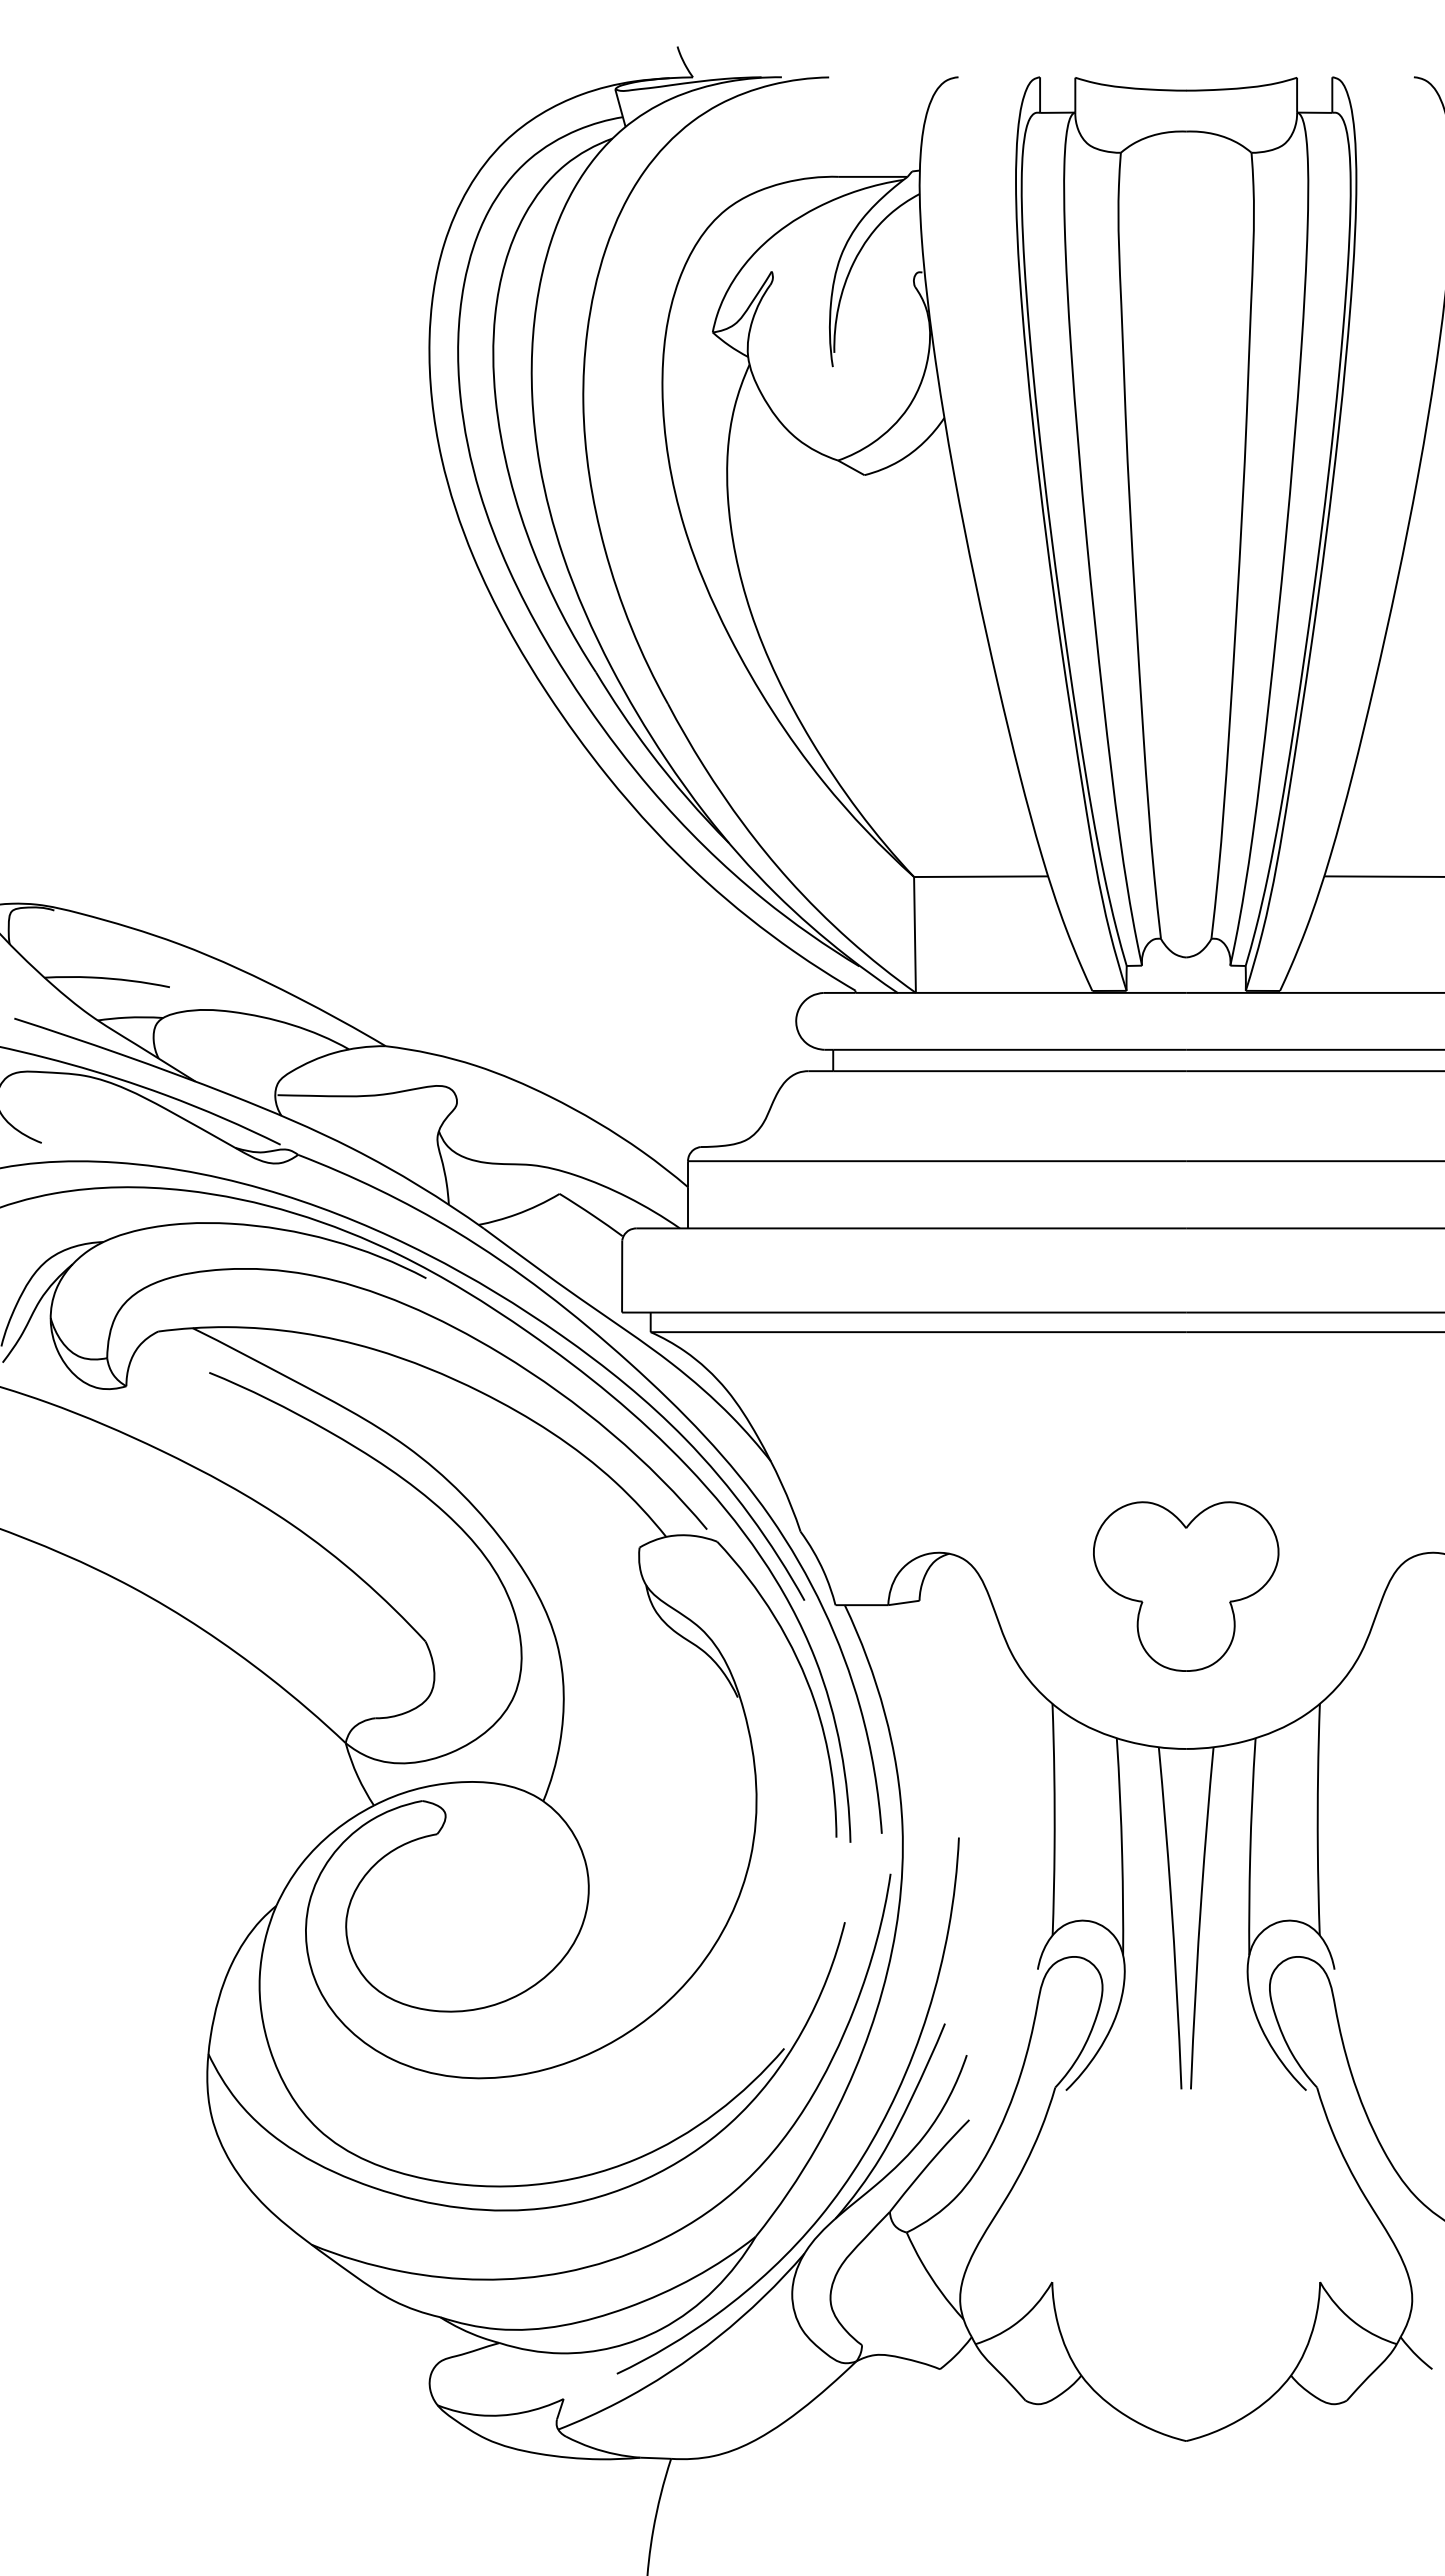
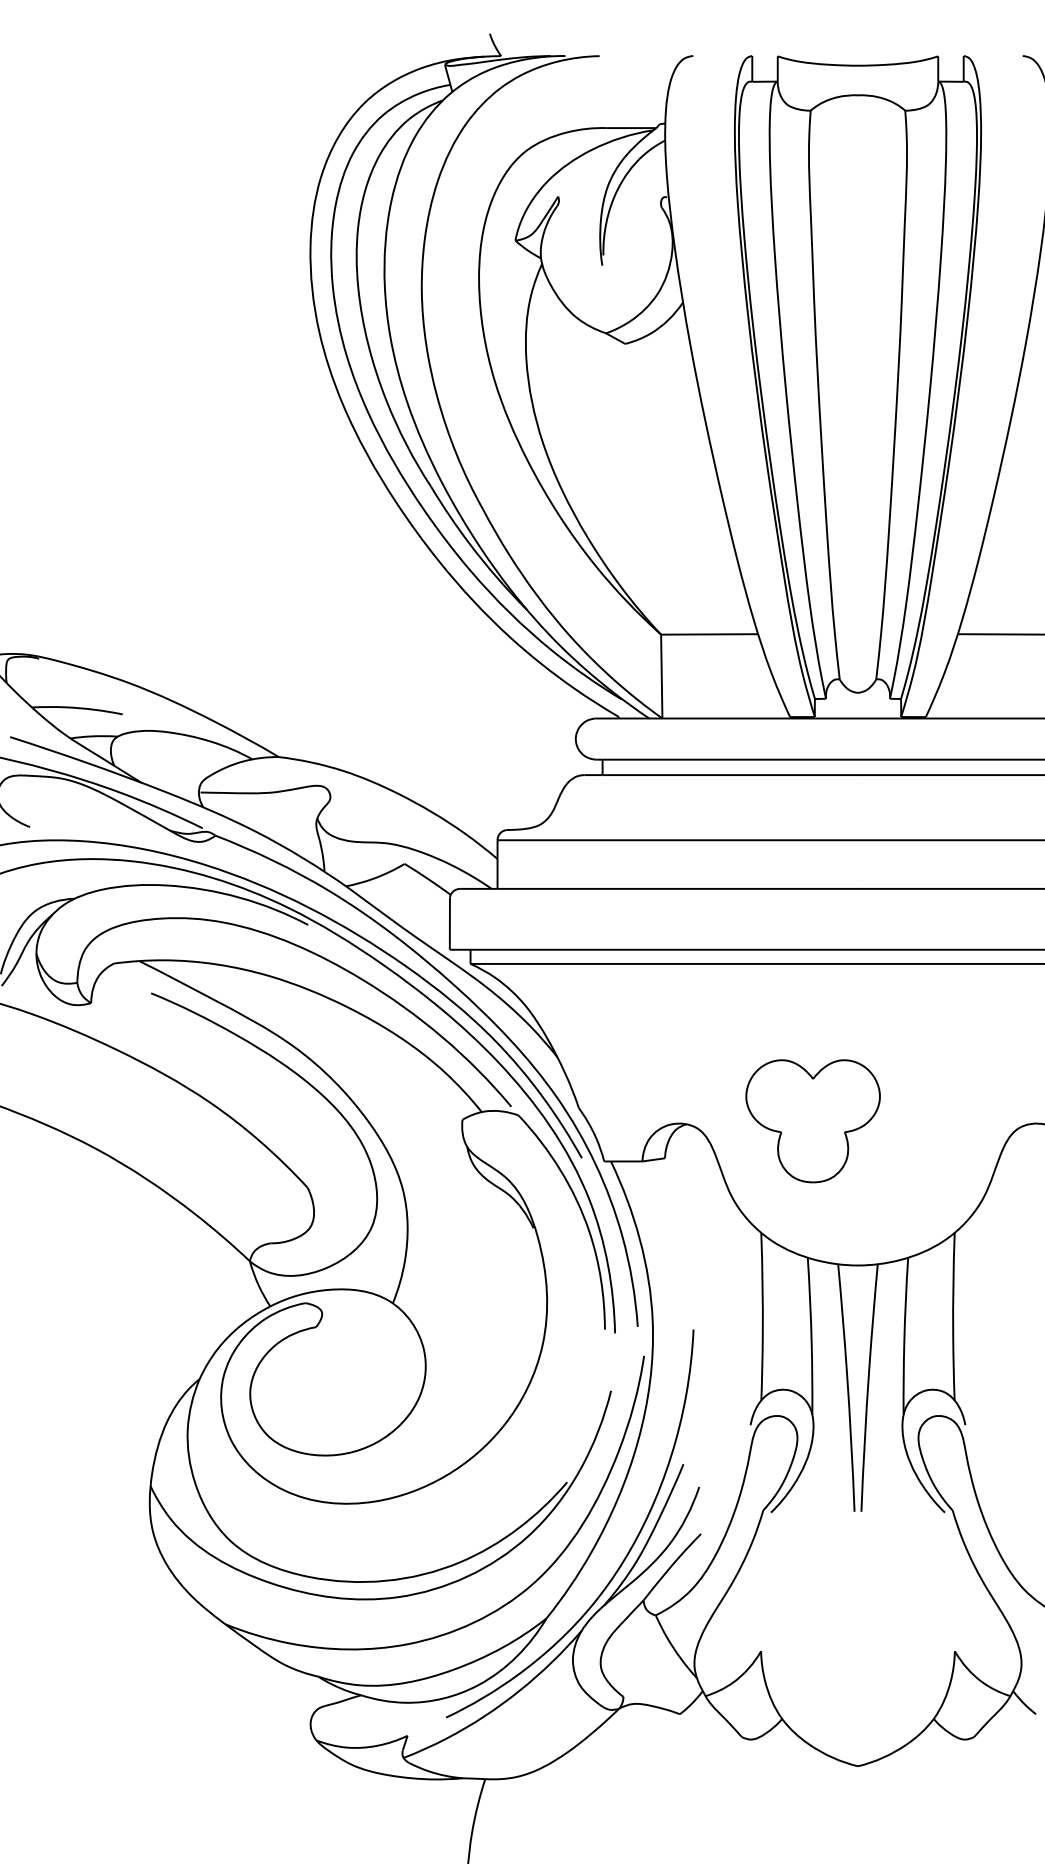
part: (1186, 1586) -> (813, 1121), moved

